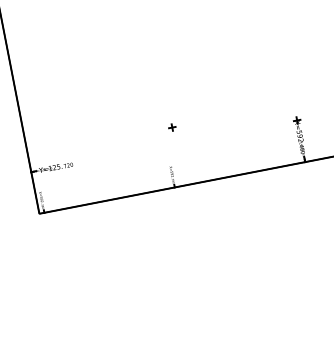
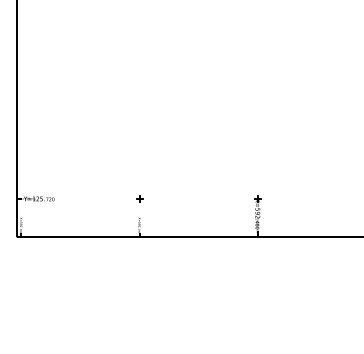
part: (172, 127) -> (139, 198), moved

